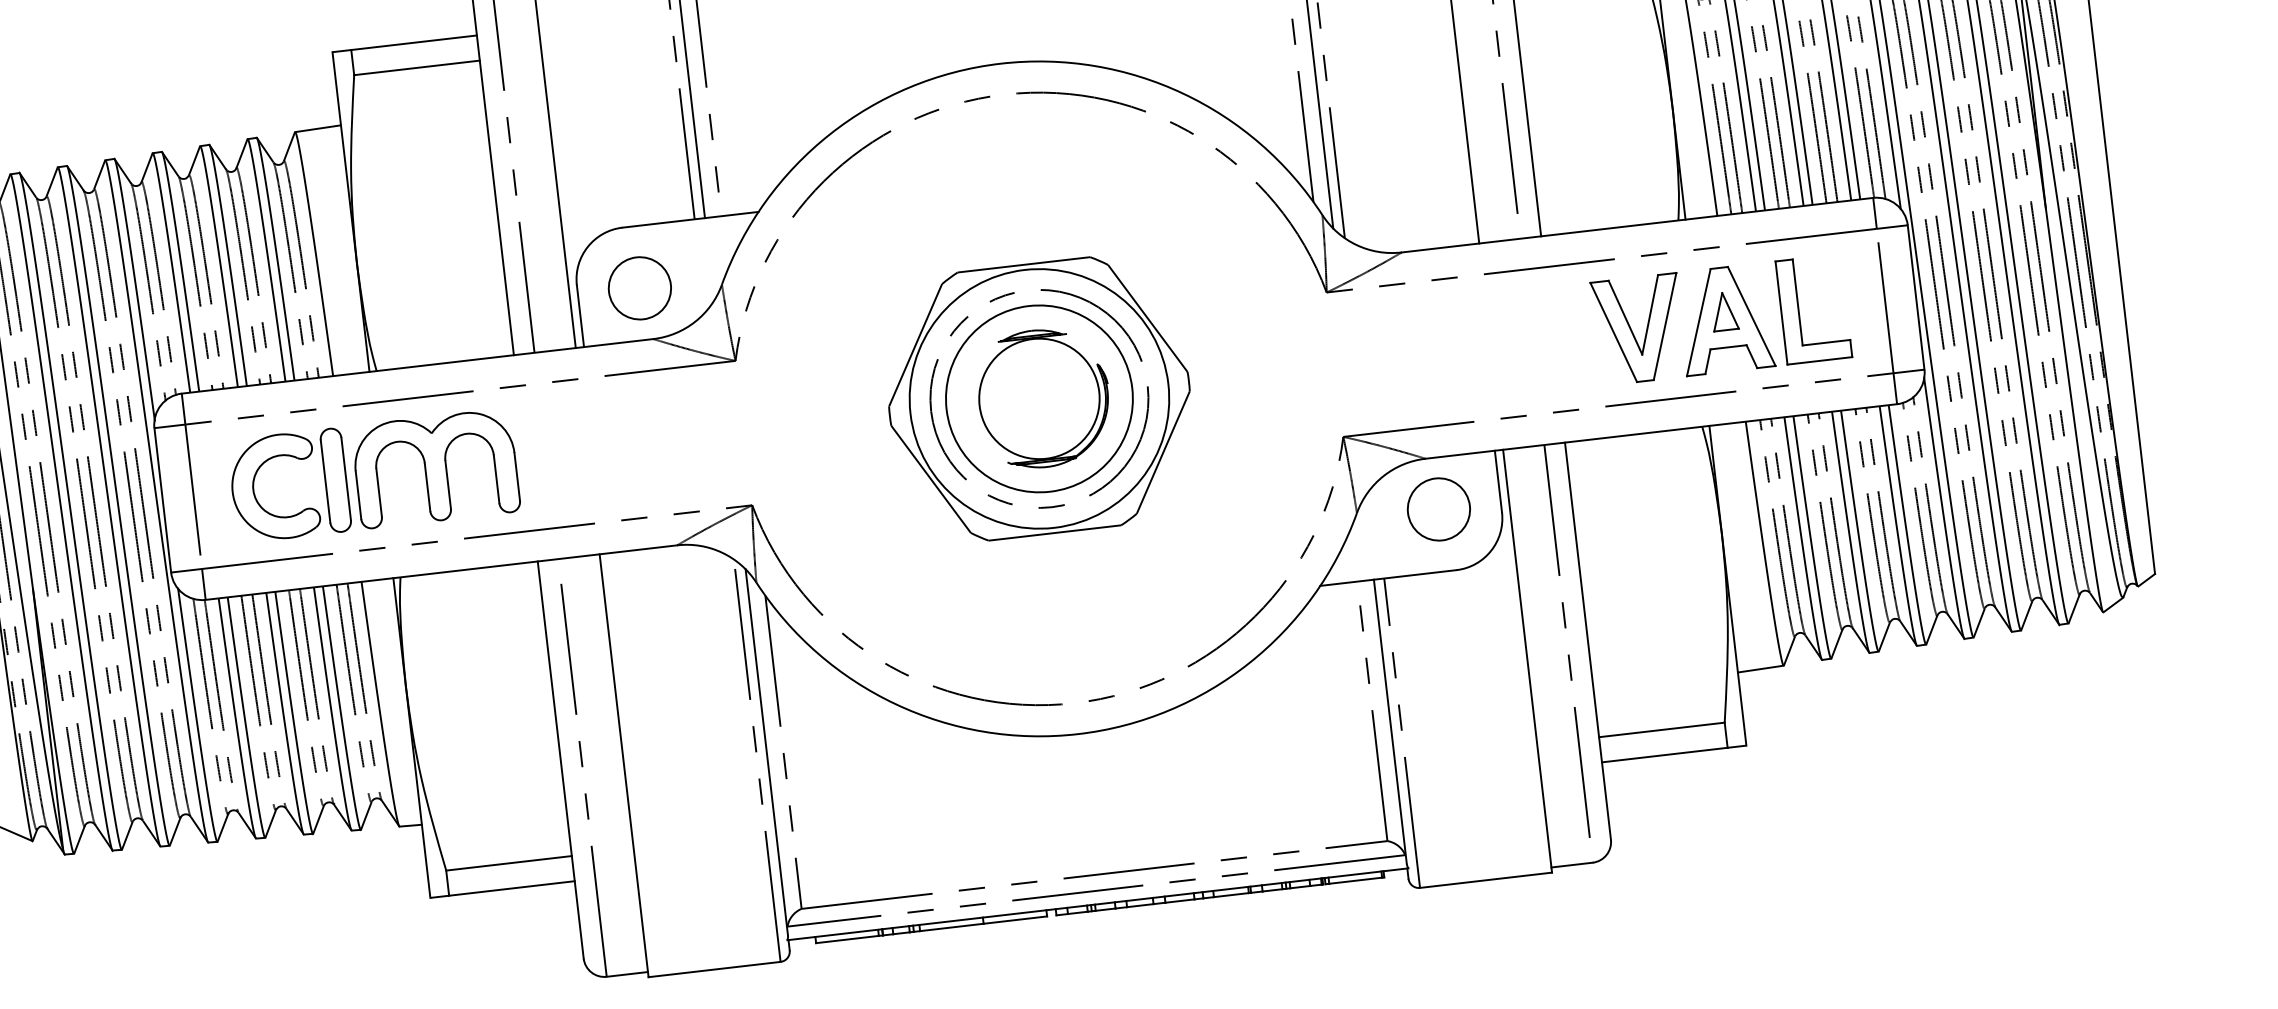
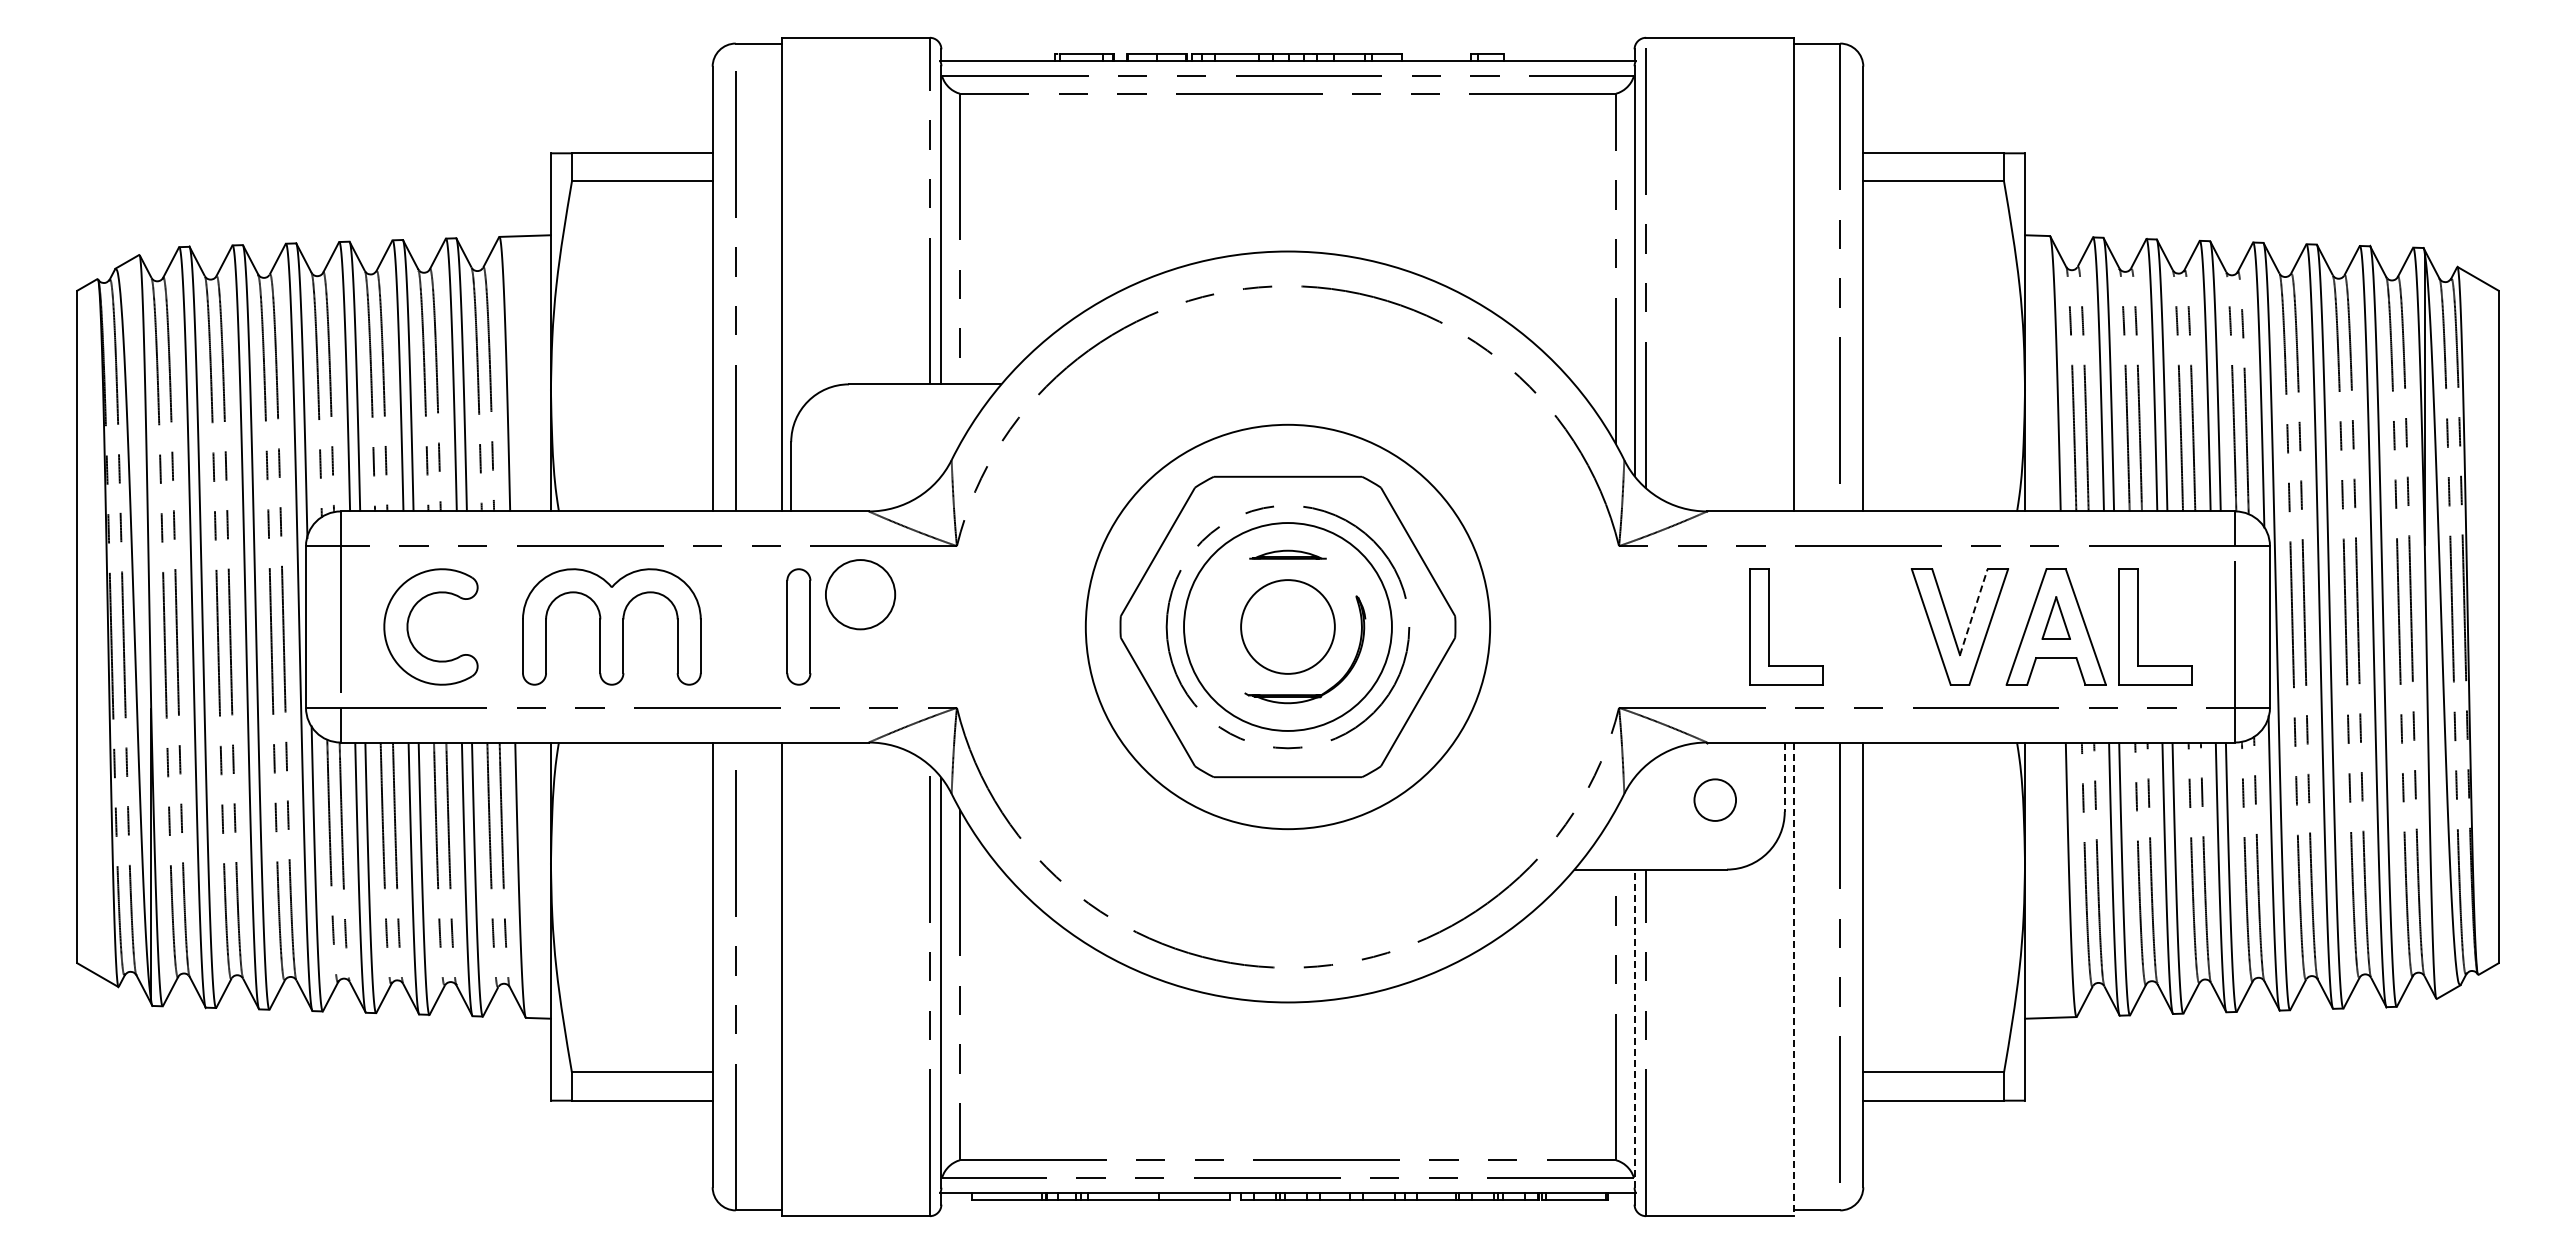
circle: (639, 288) -> (860, 594), moved
line: (1649, 314) -> (1973, 611), solid -> dashed
part: (1469, 348) -> (1769, 626), added
circle: (1038, 398) -> (1287, 626), size x0.7
circle: (1038, 398) -> (1287, 626), size x1.4
part: (335, 479) -> (798, 626), moved
line: (1498, 481) -> (1784, 777), solid -> dashed
circle: (1438, 508) -> (1714, 799), size x0.6
line: (1528, 661) -> (1794, 979), solid -> dashed
line: (1390, 721) -> (1634, 1028), solid -> dashed

